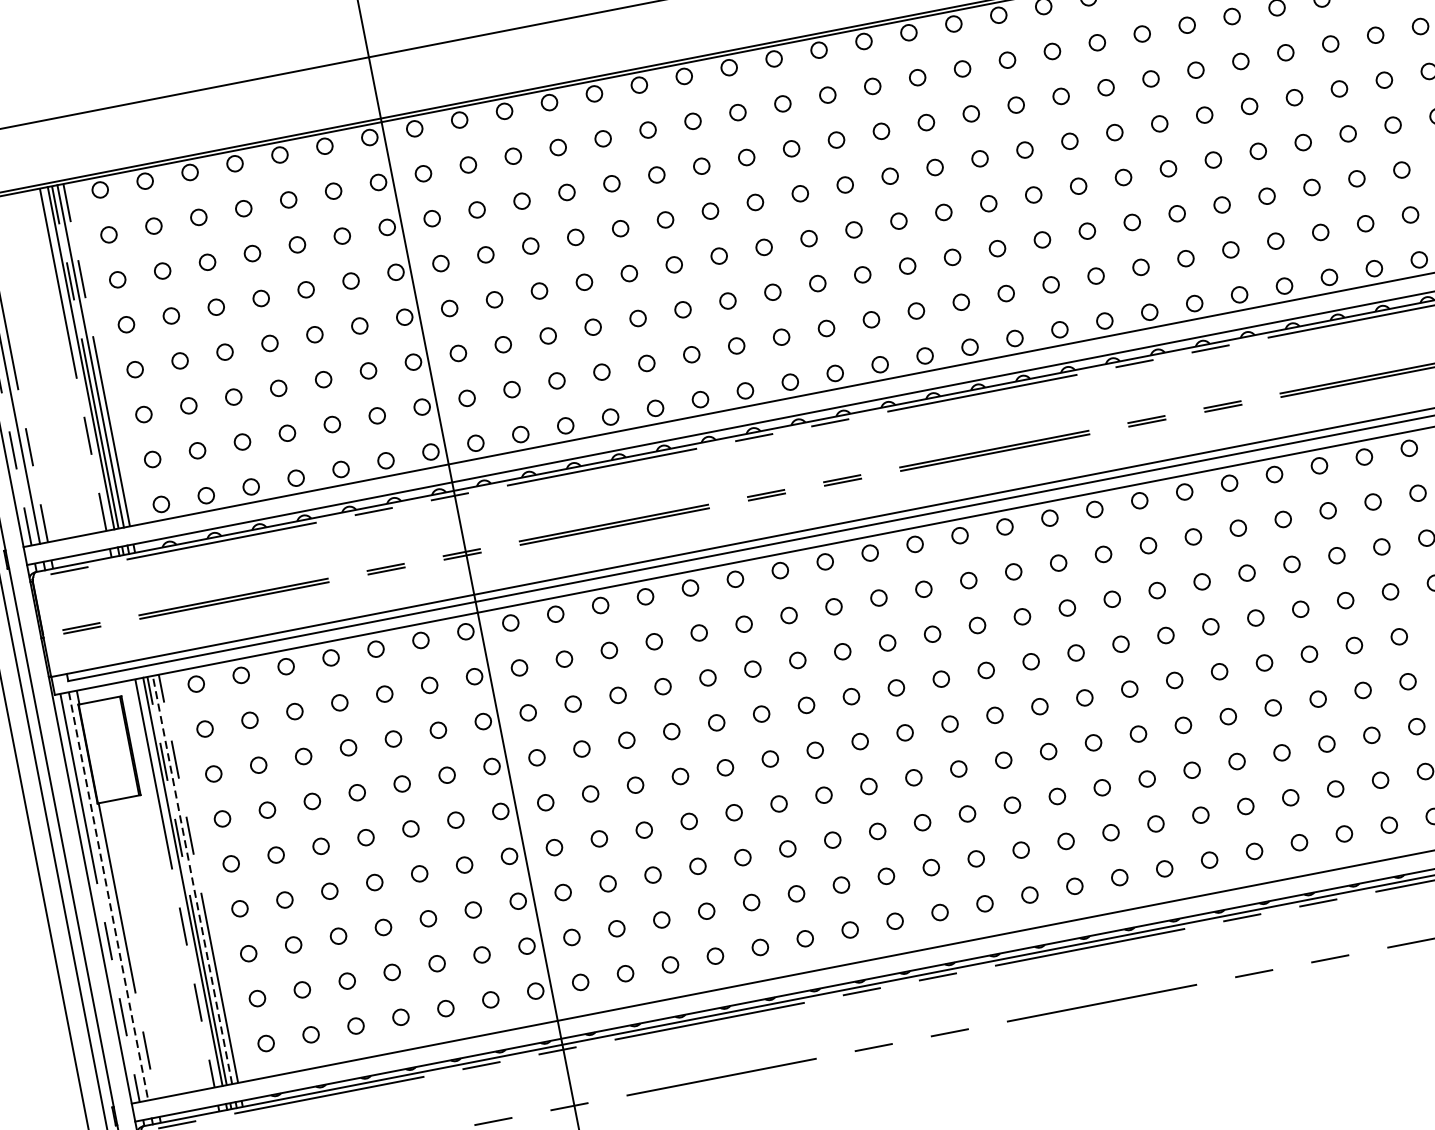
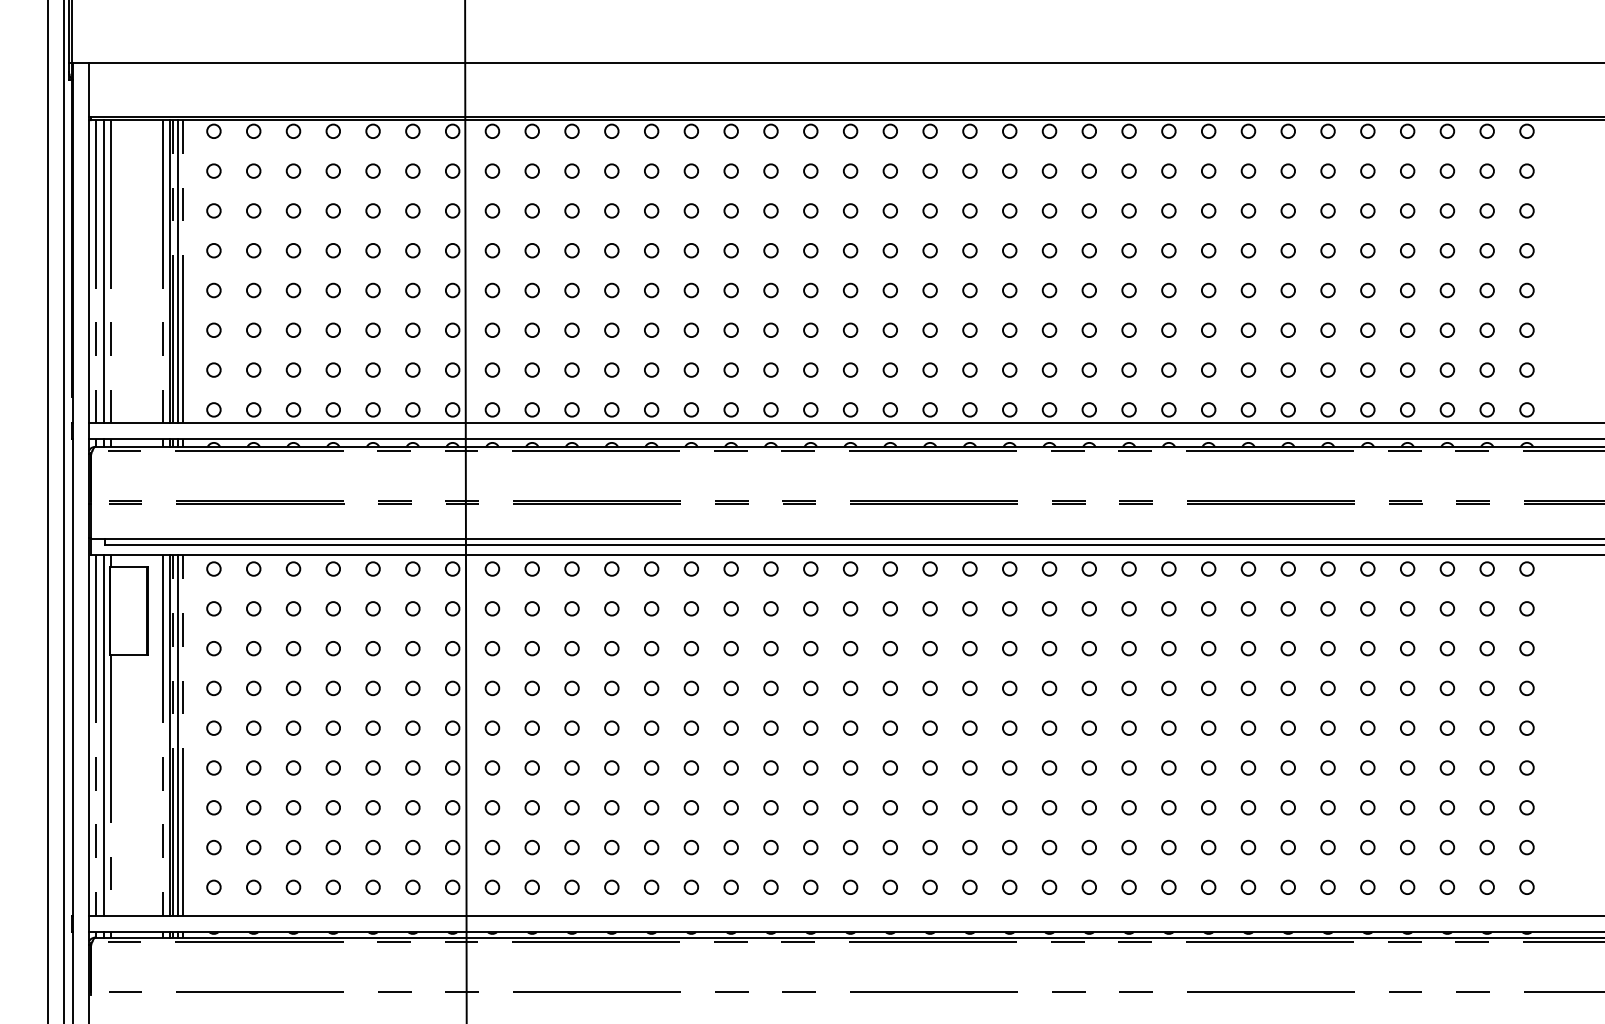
line: (192, 879) -> (178, 735), dashed -> solid
line: (108, 896) -> (103, 735), dashed -> solid

